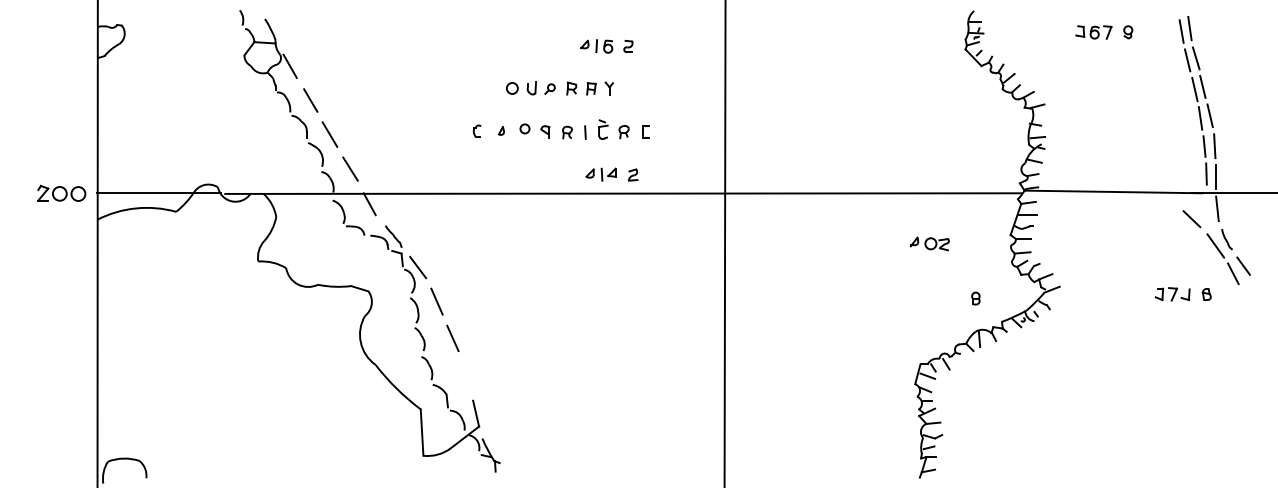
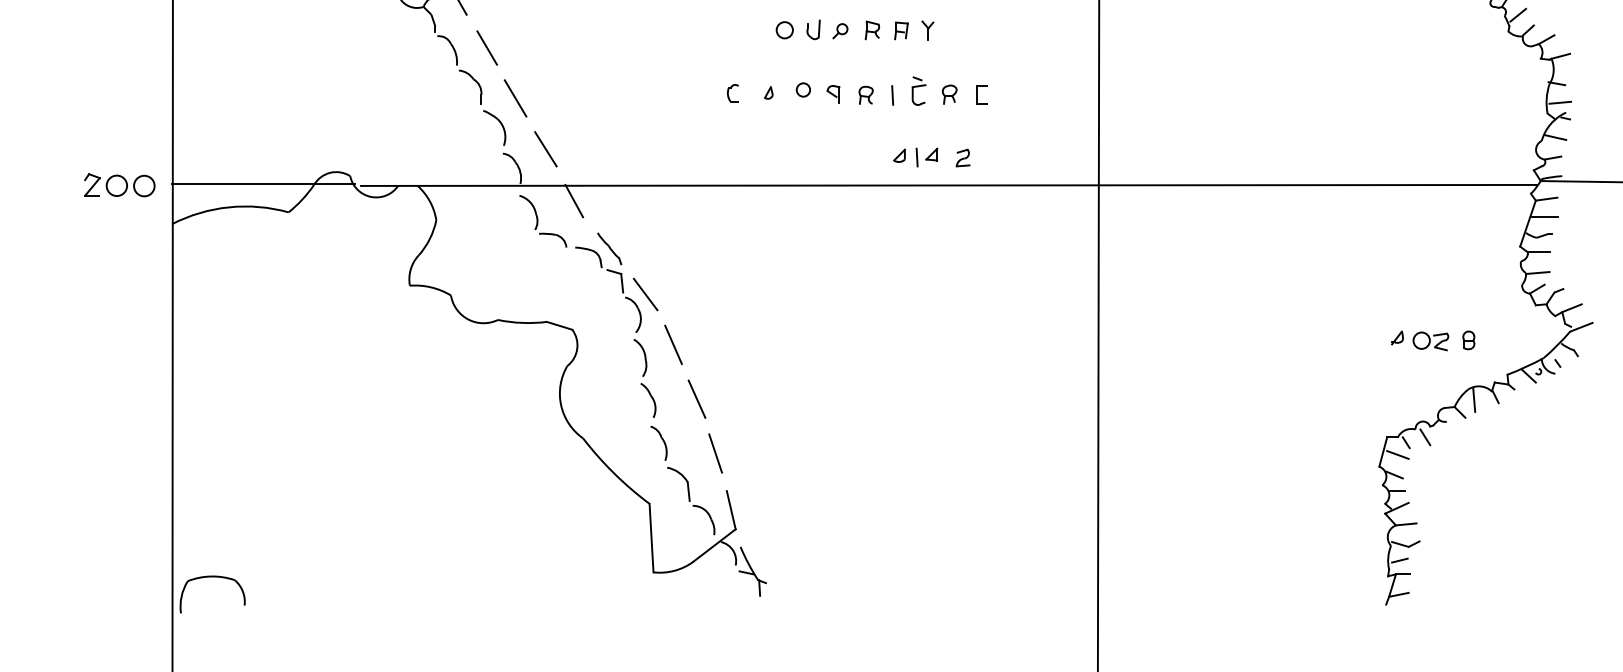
part: (929, 243) -> (1419, 340), moved
line: (465, 375) -> (715, 453), added

